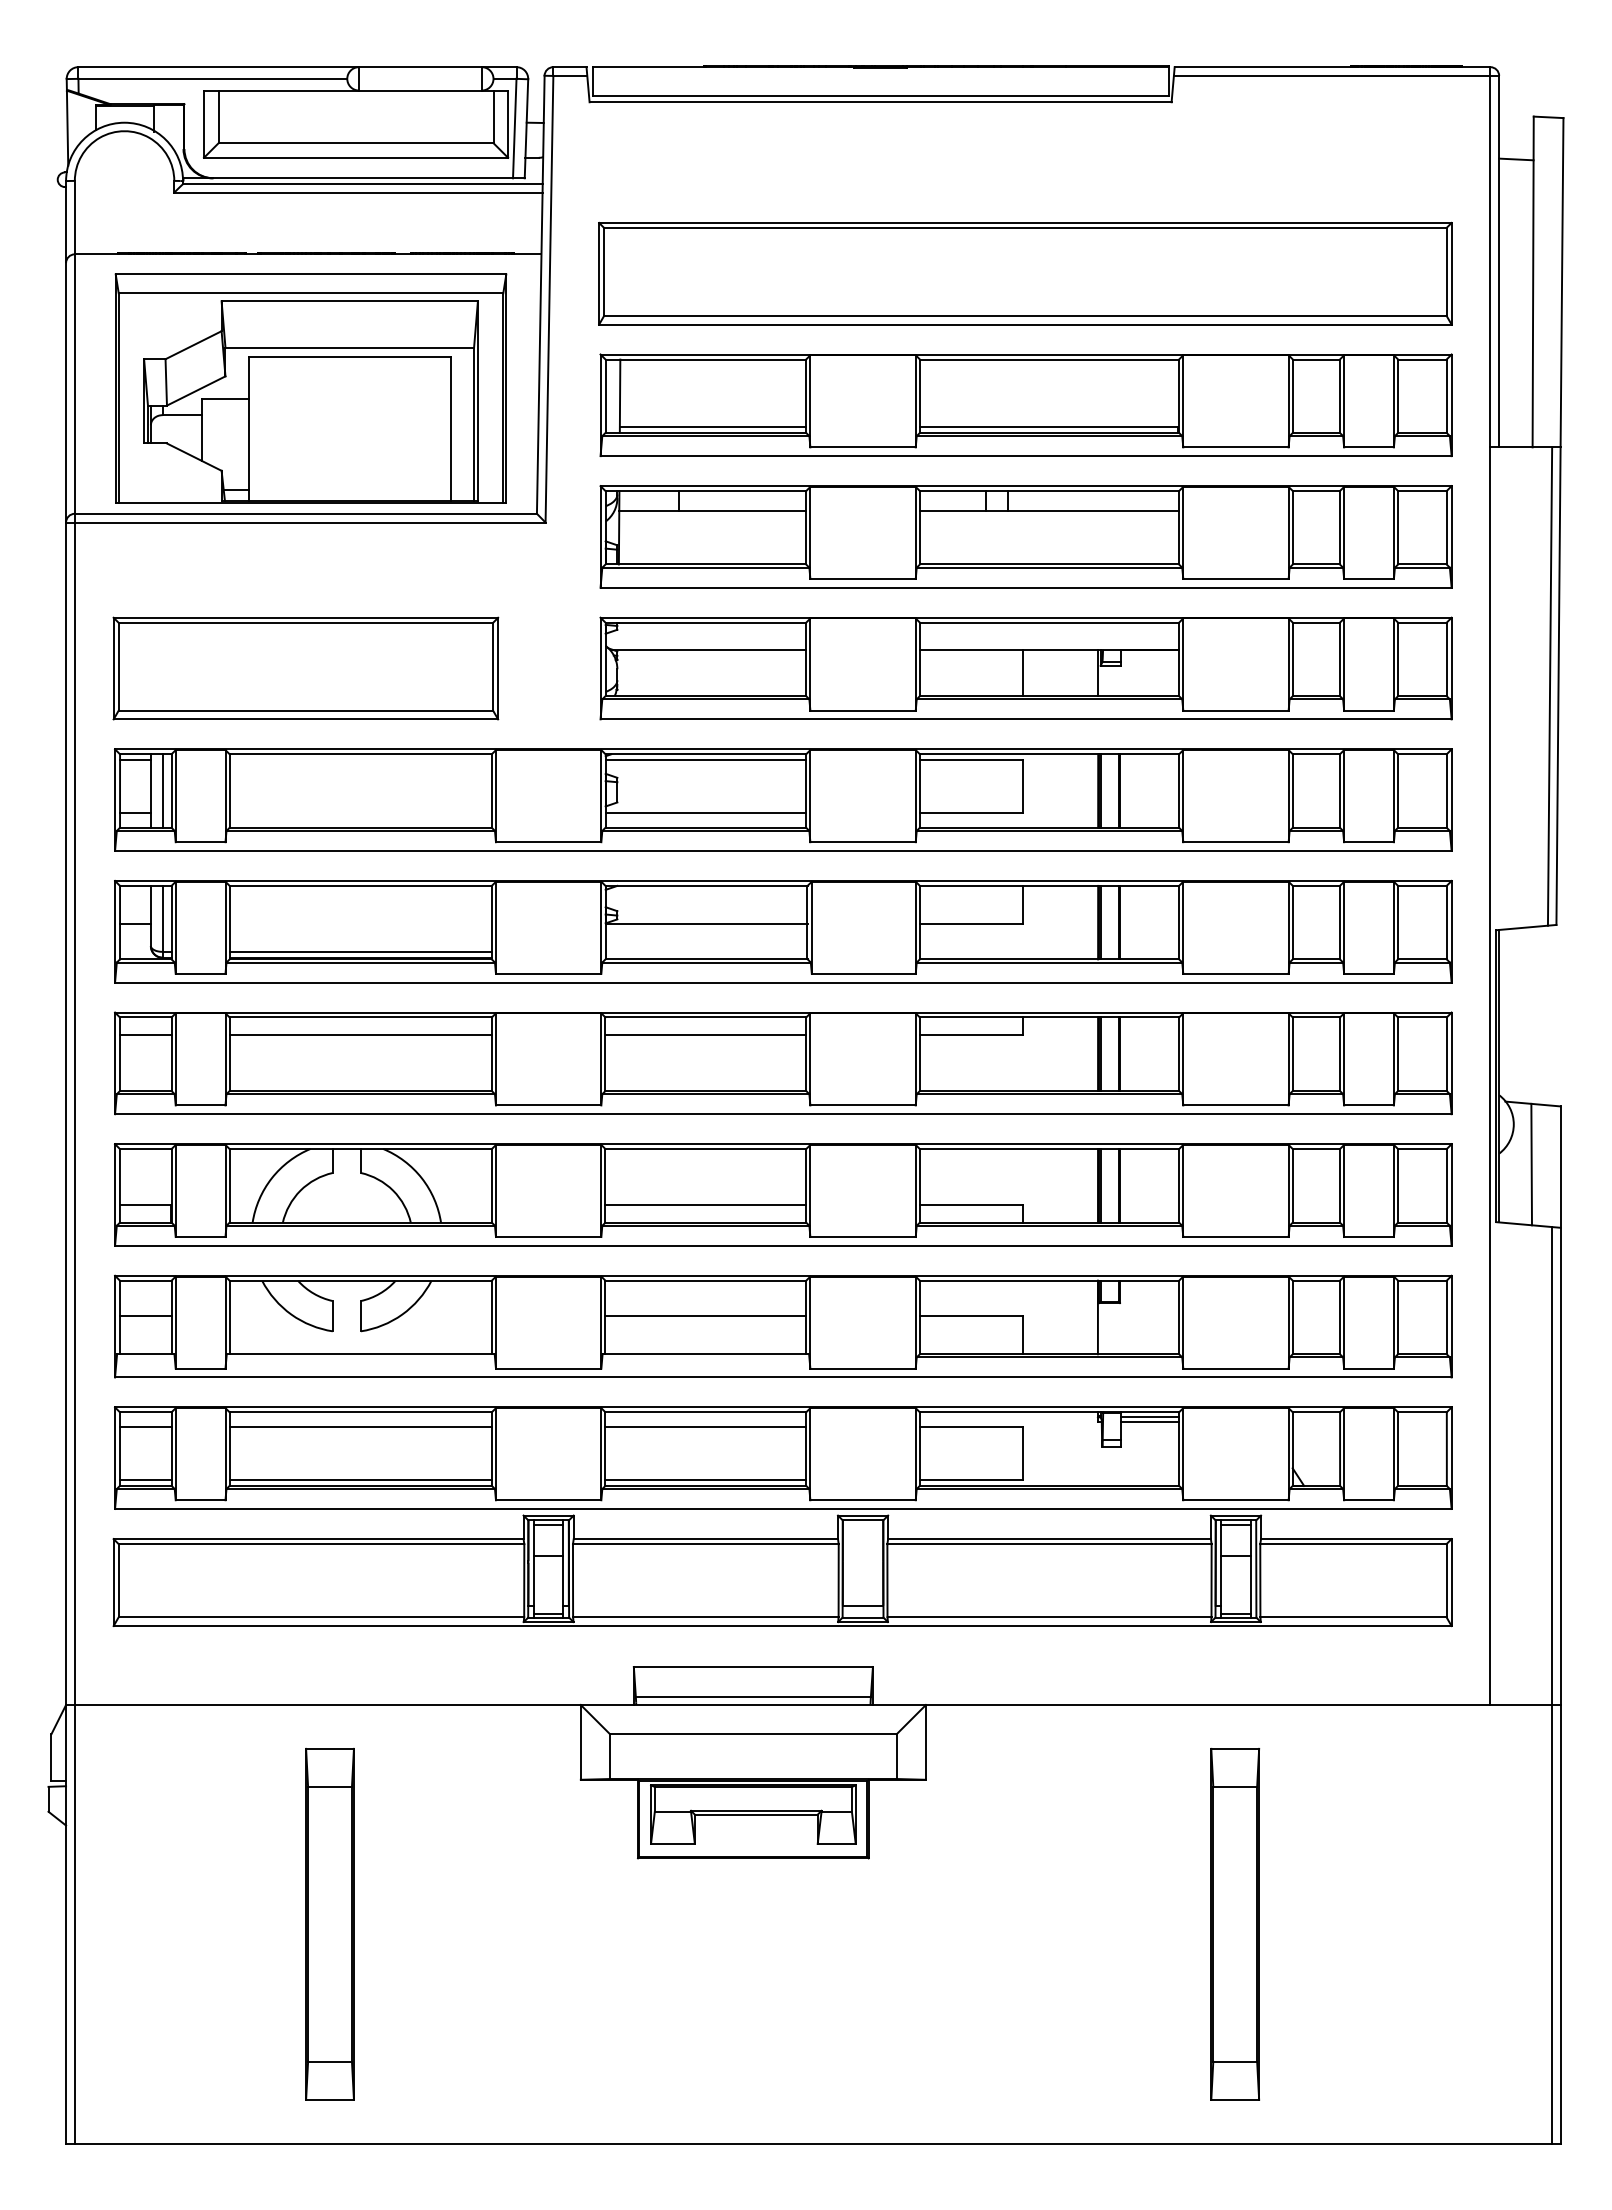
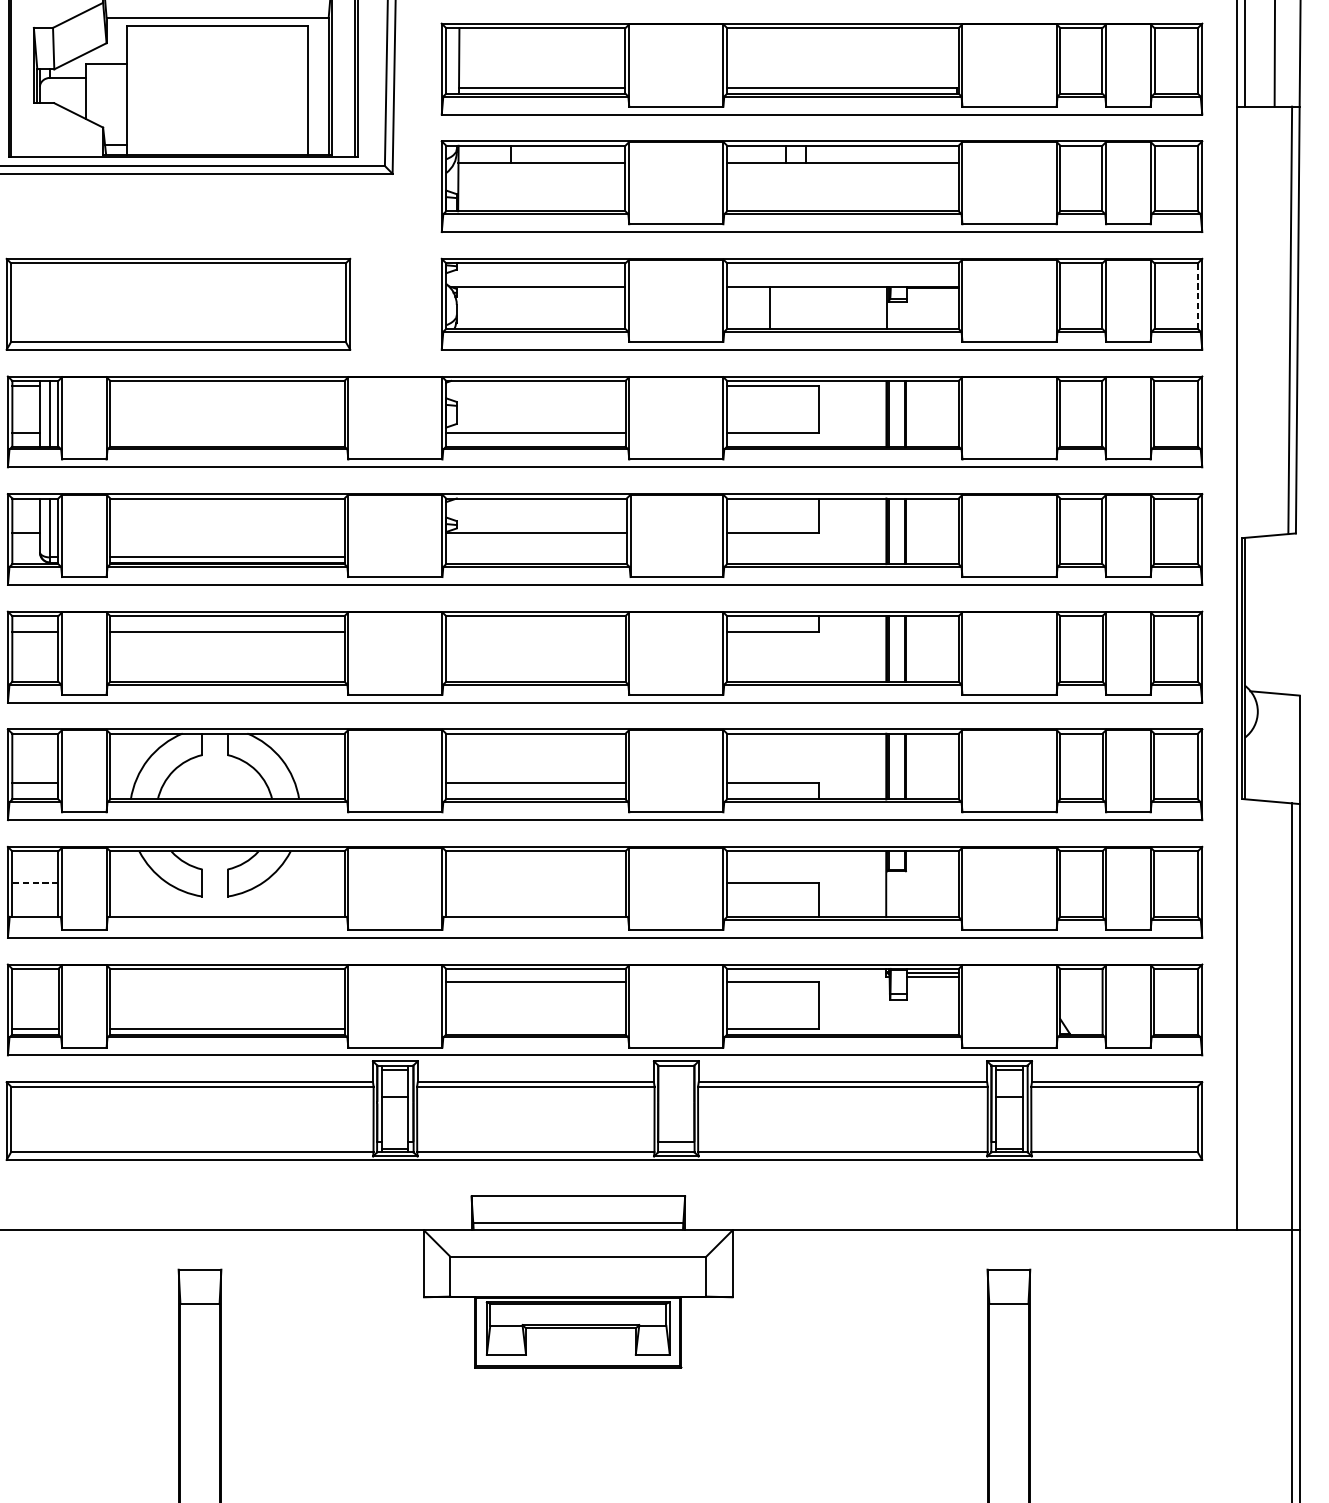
line: (1446, 659) -> (1197, 296), solid -> dashed
line: (1022, 672) -> (769, 307), moved
line: (705, 760) -> (535, 386), removed
line: (705, 1035) -> (535, 632), removed
line: (1531, 1164) -> (1273, 747), removed
line: (145, 1315) -> (35, 882), solid -> dashed
line: (705, 1315) -> (535, 882), removed
line: (145, 1426) -> (35, 981), removed
line: (360, 1426) -> (227, 981), removed
line: (705, 1480) -> (535, 1029), removed

